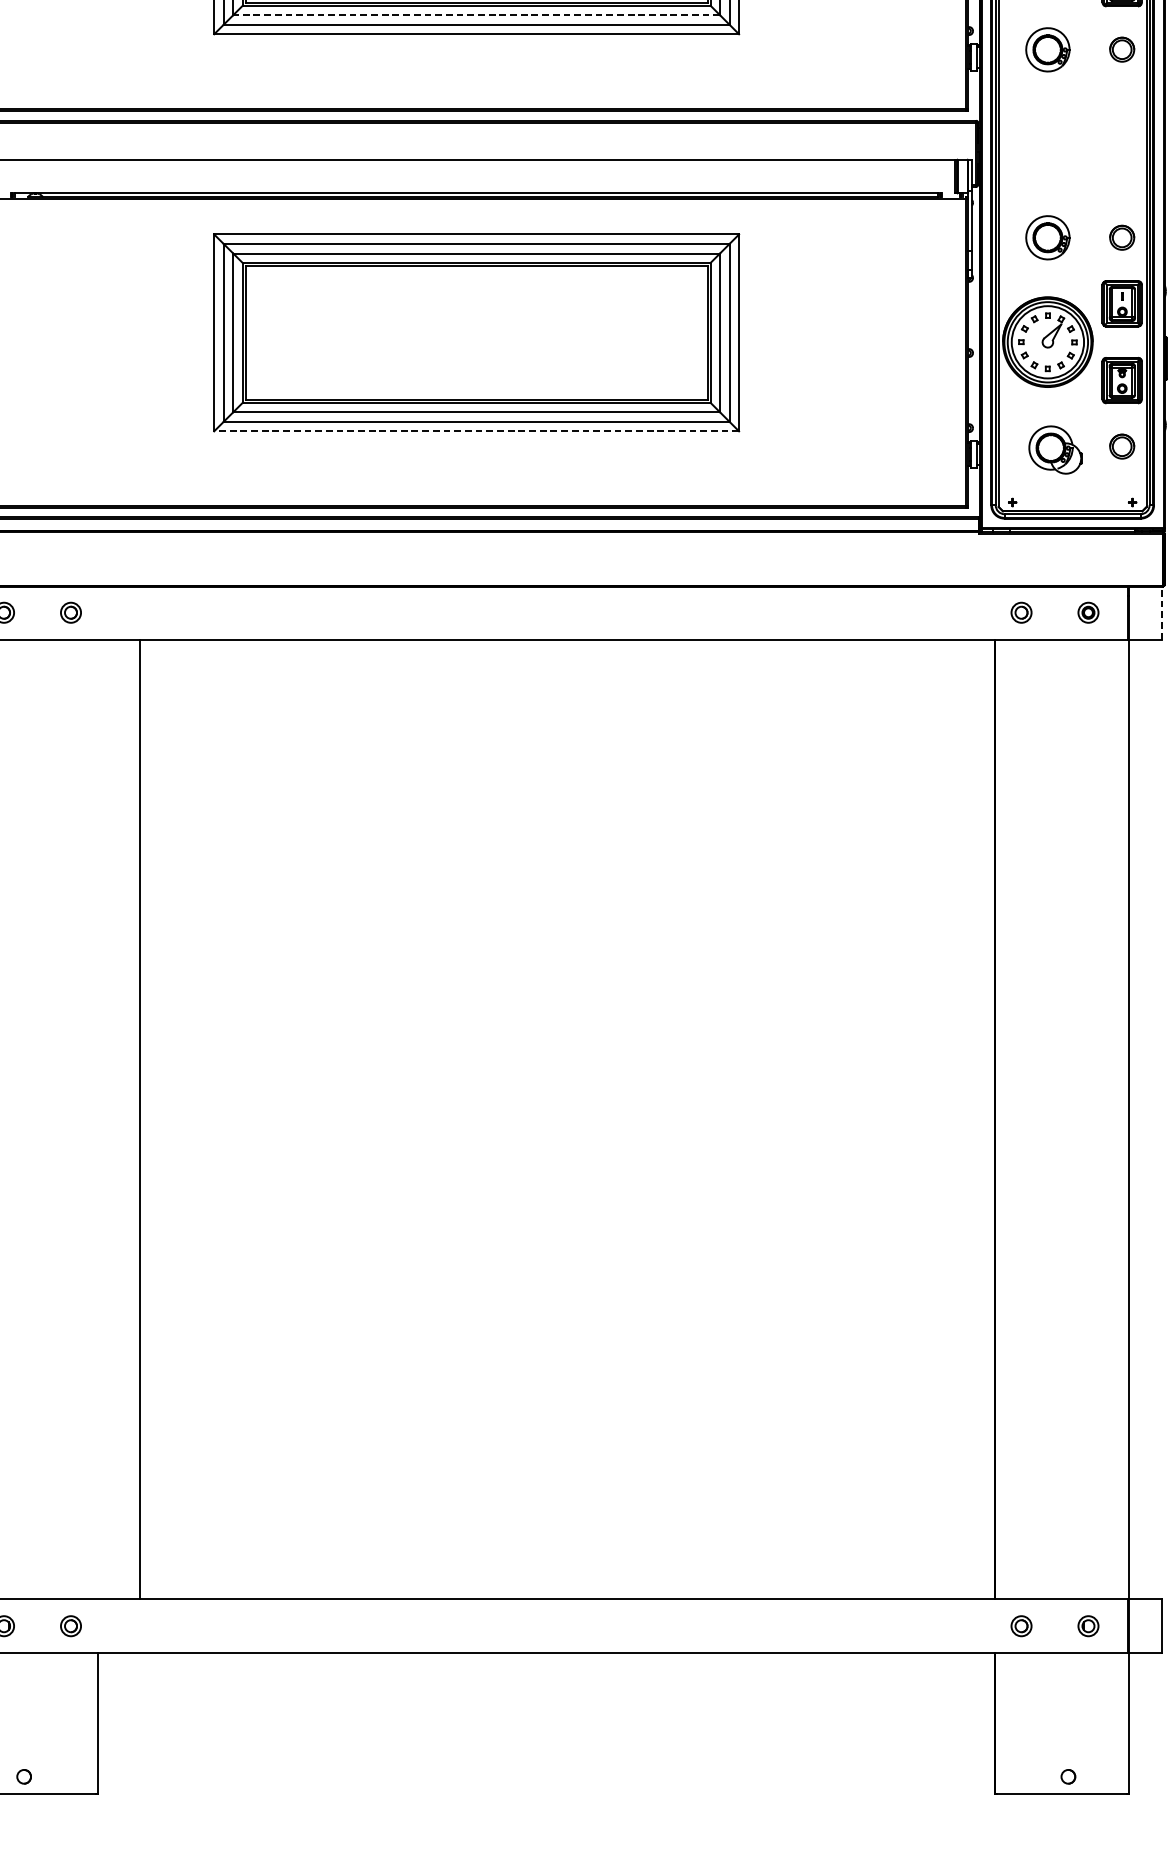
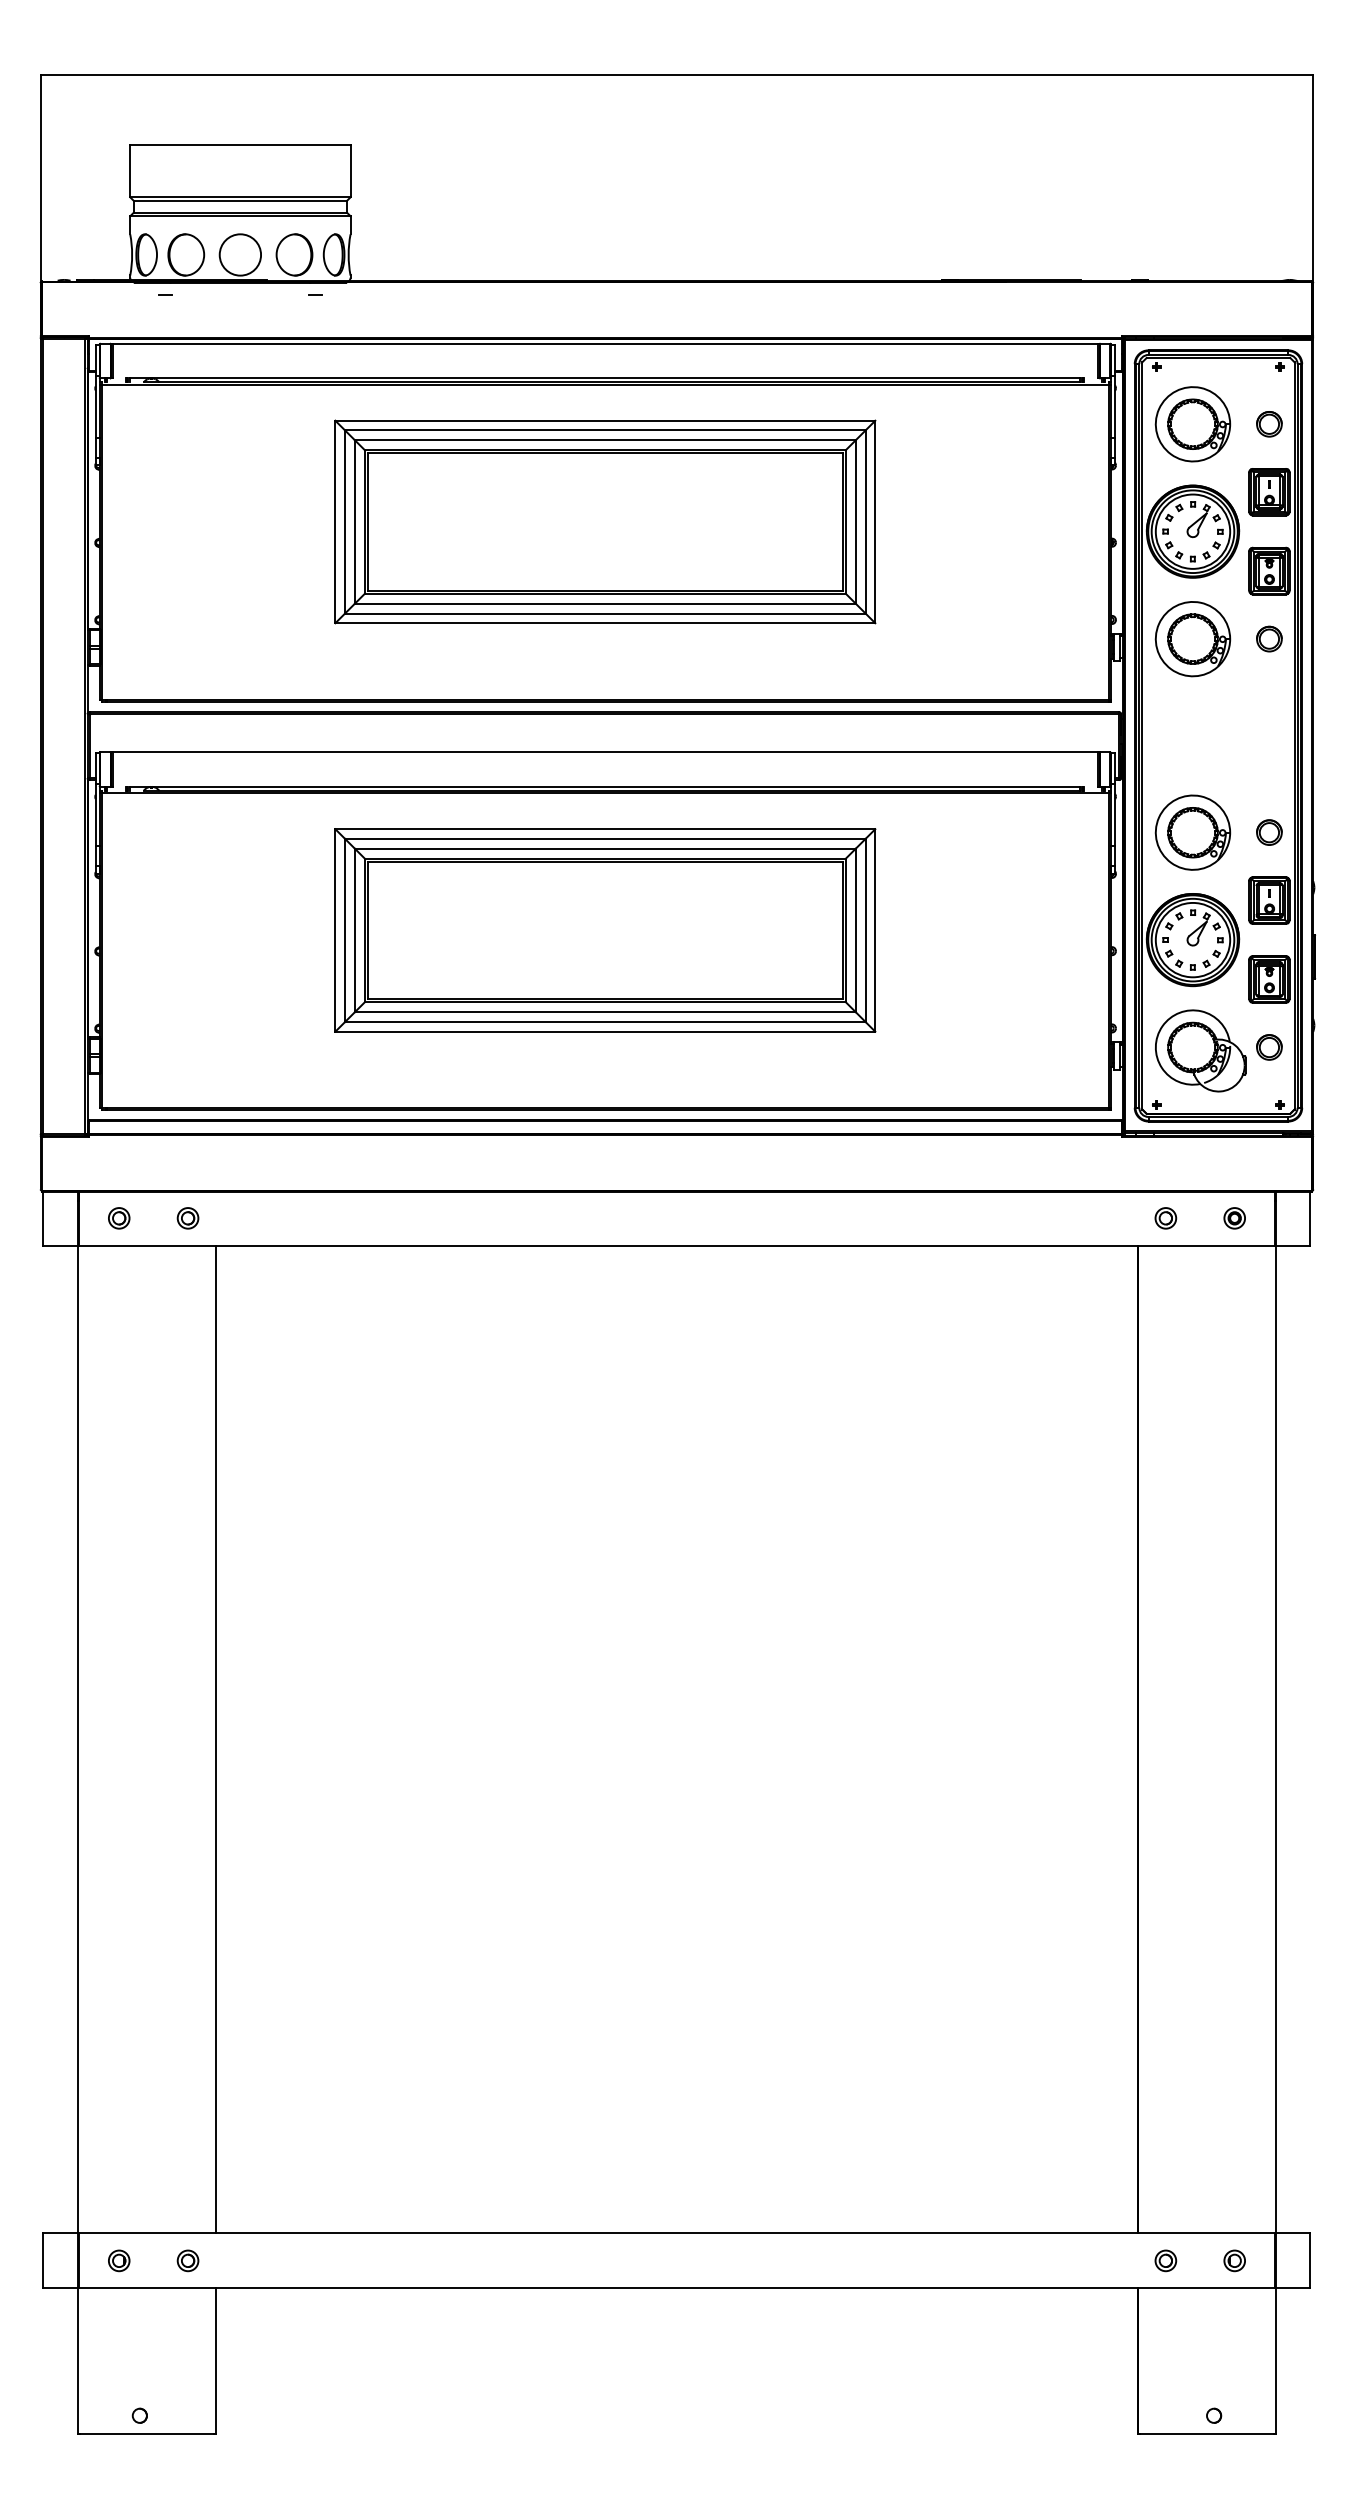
line: (475, 15) -> (604, 603), dashed -> solid
part: (1047, 50) -> (1192, 639), size x1.67
part: (1047, 237) -> (1192, 832), size x1.67
line: (476, 431) -> (605, 1031), dashed -> solid
part: (1055, 449) -> (1200, 1050), size x1.67
line: (1162, 612) -> (1310, 1218), dashed -> solid
line: (139, 1119) -> (215, 1739), moved

